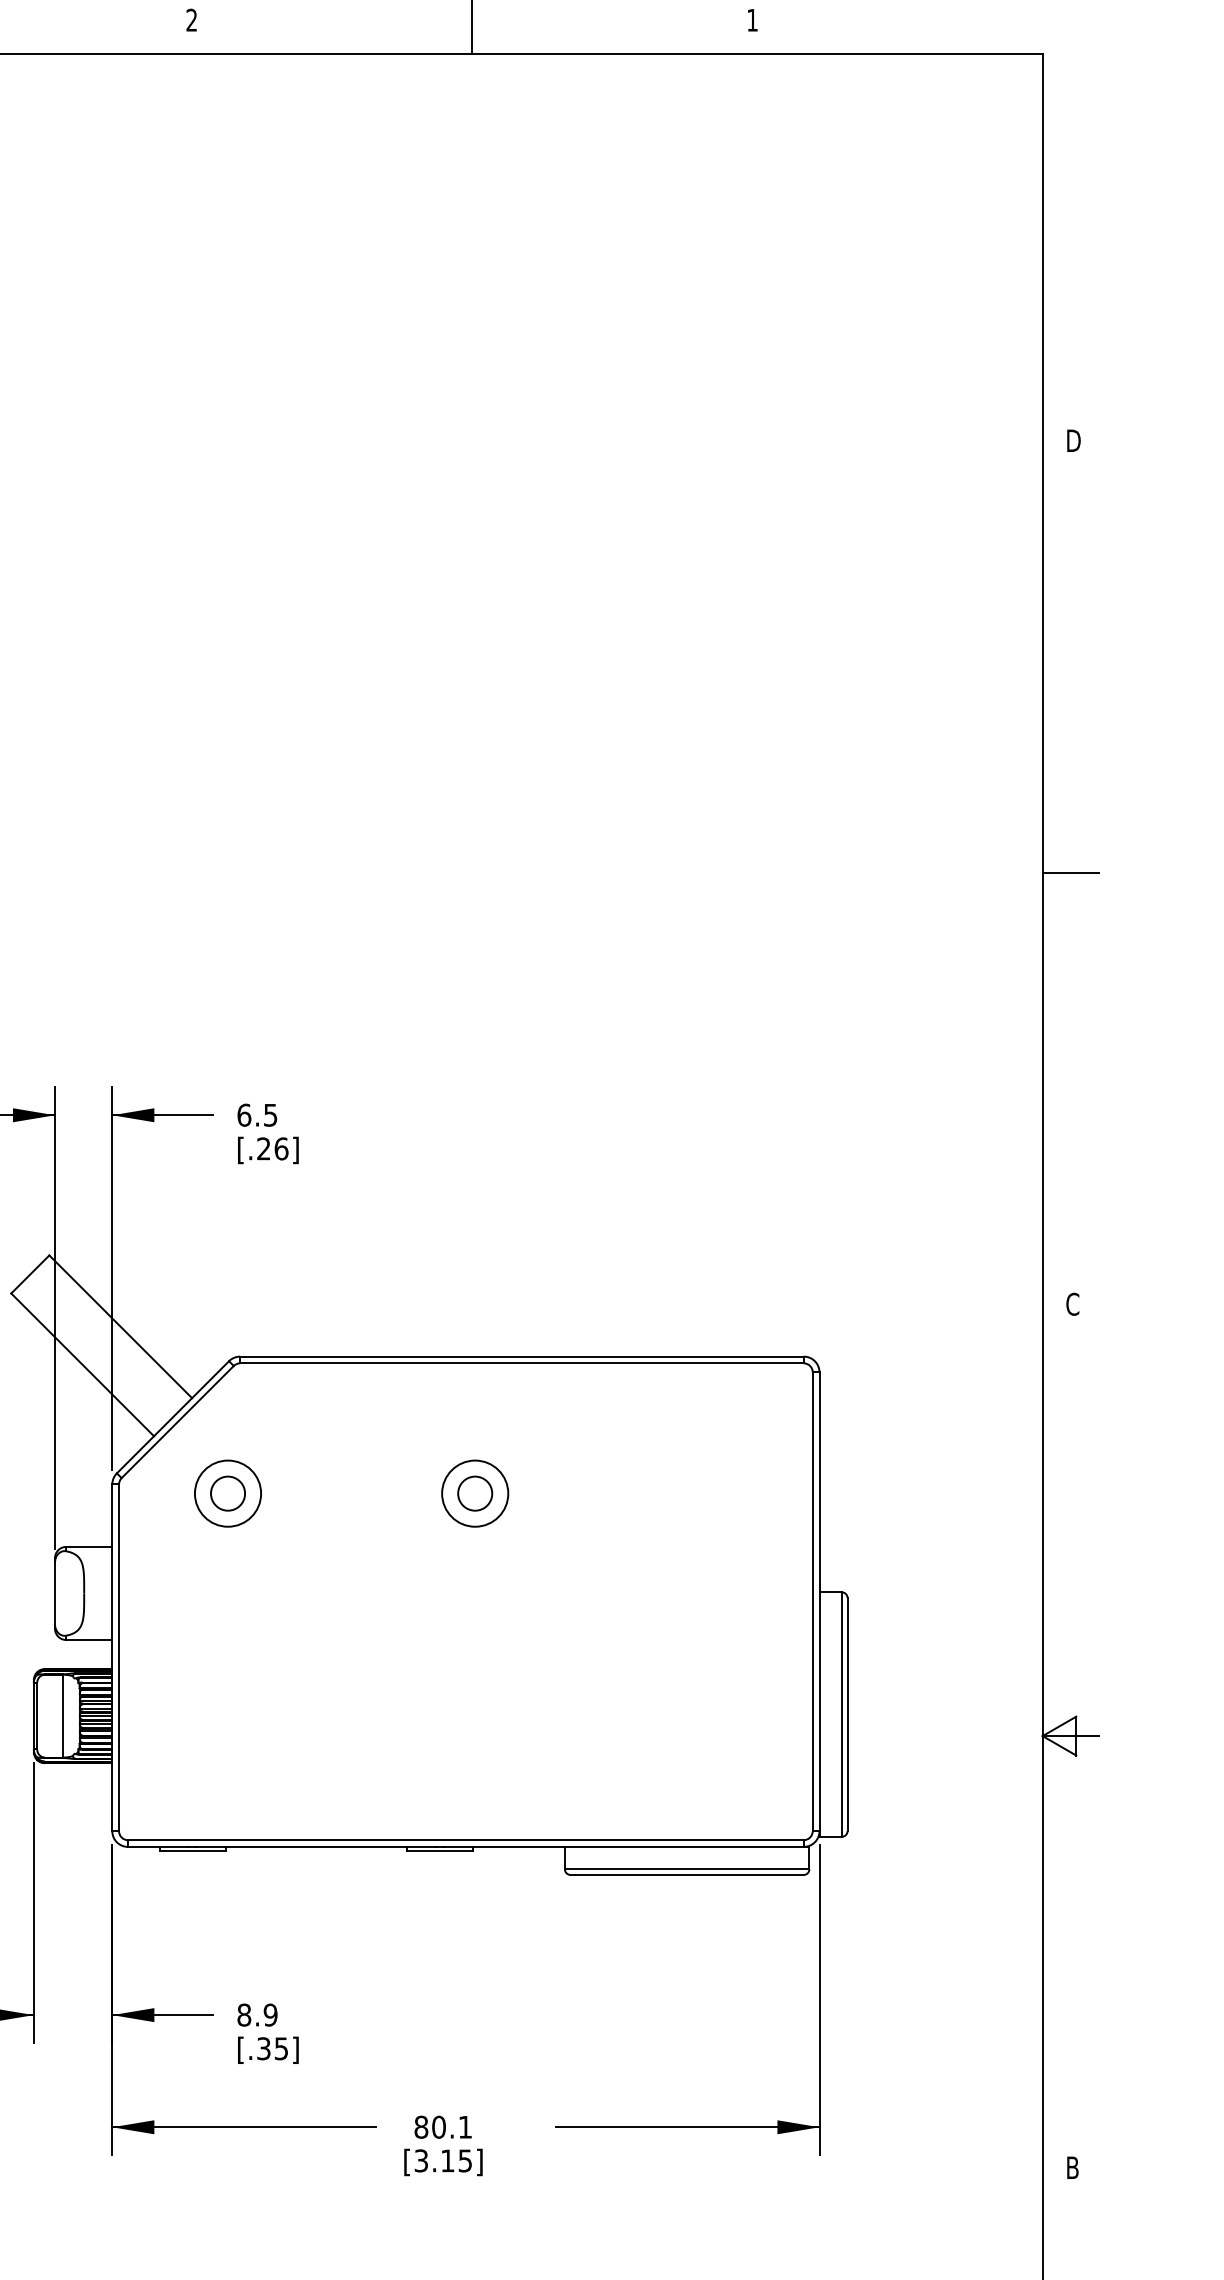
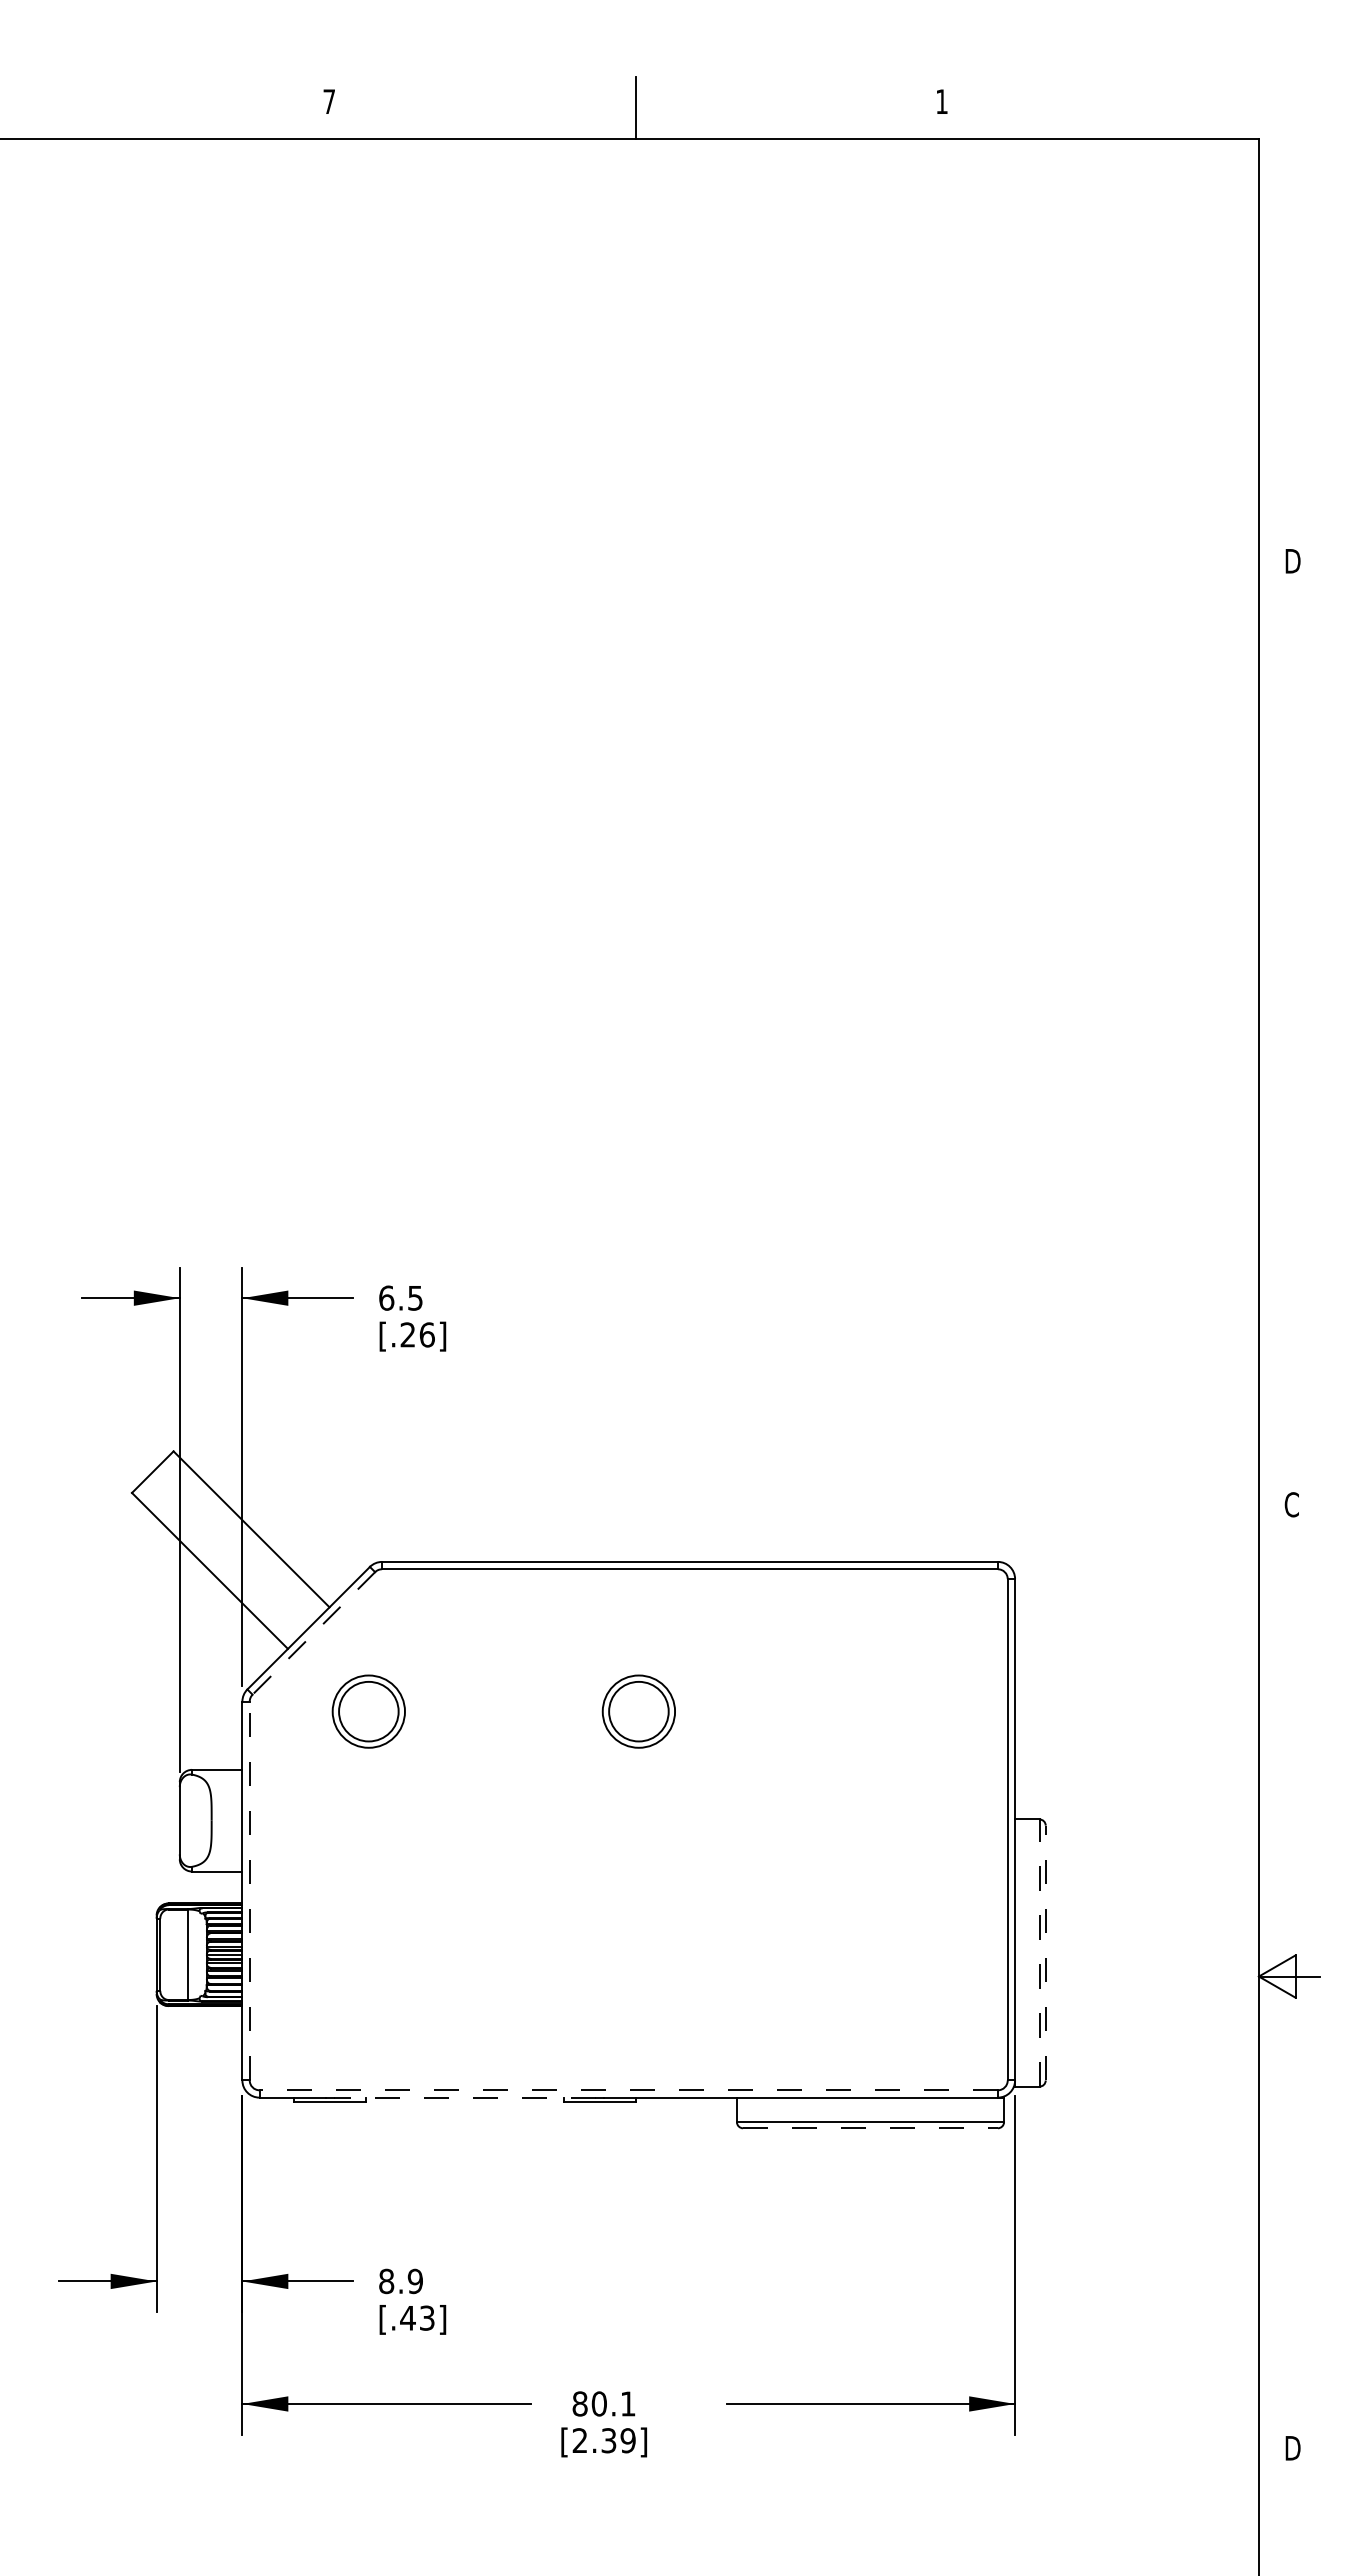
text: (191, 20) -> (328, 101), 2 -> 7
line: (1070, 873) -> (1289, 1033), removed
line: (177, 1422) -> (313, 1633), solid -> dashed
circle: (227, 1493) -> (368, 1711), size x1.6
circle: (474, 1493) -> (638, 1711), size x1.6
line: (118, 1657) -> (249, 1890), solid -> dashed
line: (841, 1714) -> (1039, 1953), solid -> dashed
line: (847, 1714) -> (1045, 1952), solid -> dashed
line: (465, 1840) -> (628, 2090), solid -> dashed
line: (316, 1846) -> (465, 2097), solid -> dashed
line: (688, 1875) -> (871, 2128), solid -> dashed
text: (272, 2048) -> (417, 2317), [.35] -> [.43]
text: (442, 2160) -> (603, 2440), [3.15] -> [2.39]
text: (1075, 2168) -> (1294, 2448), B -> D

